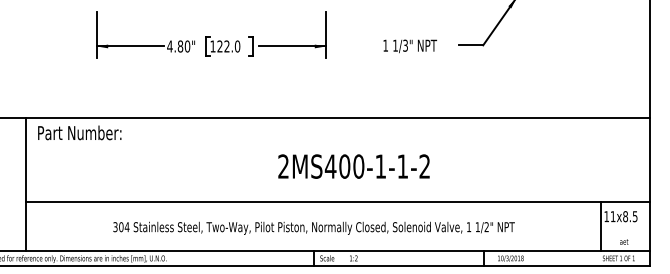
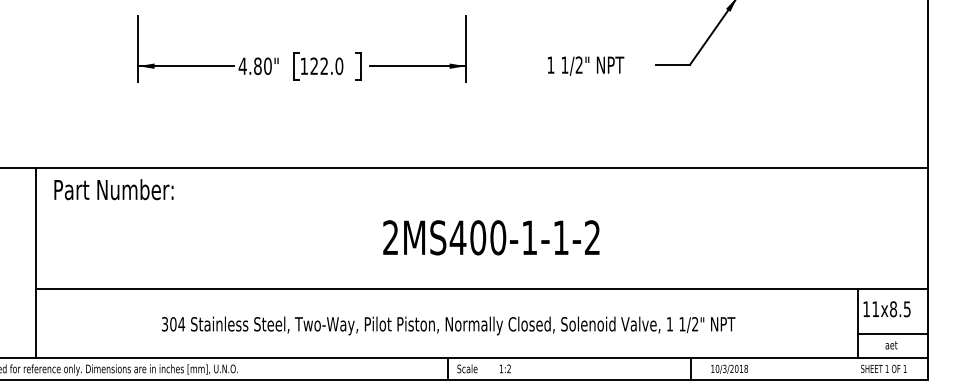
text: (405, 45) -> (579, 64), 1/3" -> 1/2"
text: (353, 166) -> (490, 237), moved
line: (625, 234) -> (893, 334), added

